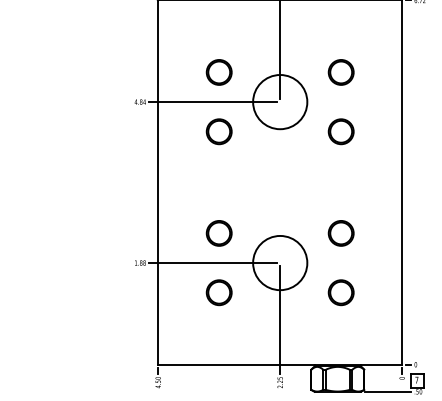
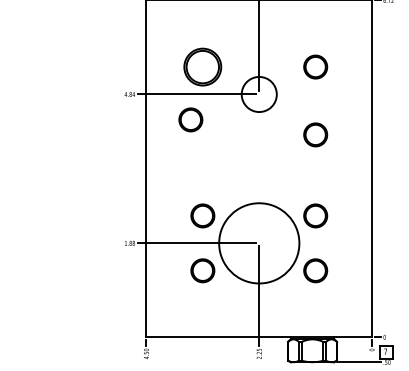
circle: (218, 71) -> (202, 66), size x1.6
circle: (280, 102) -> (259, 94), size x0.7
circle: (218, 131) -> (190, 119), moved
circle: (341, 131) -> (315, 134), moved
circle: (280, 263) -> (259, 243), size x1.6

